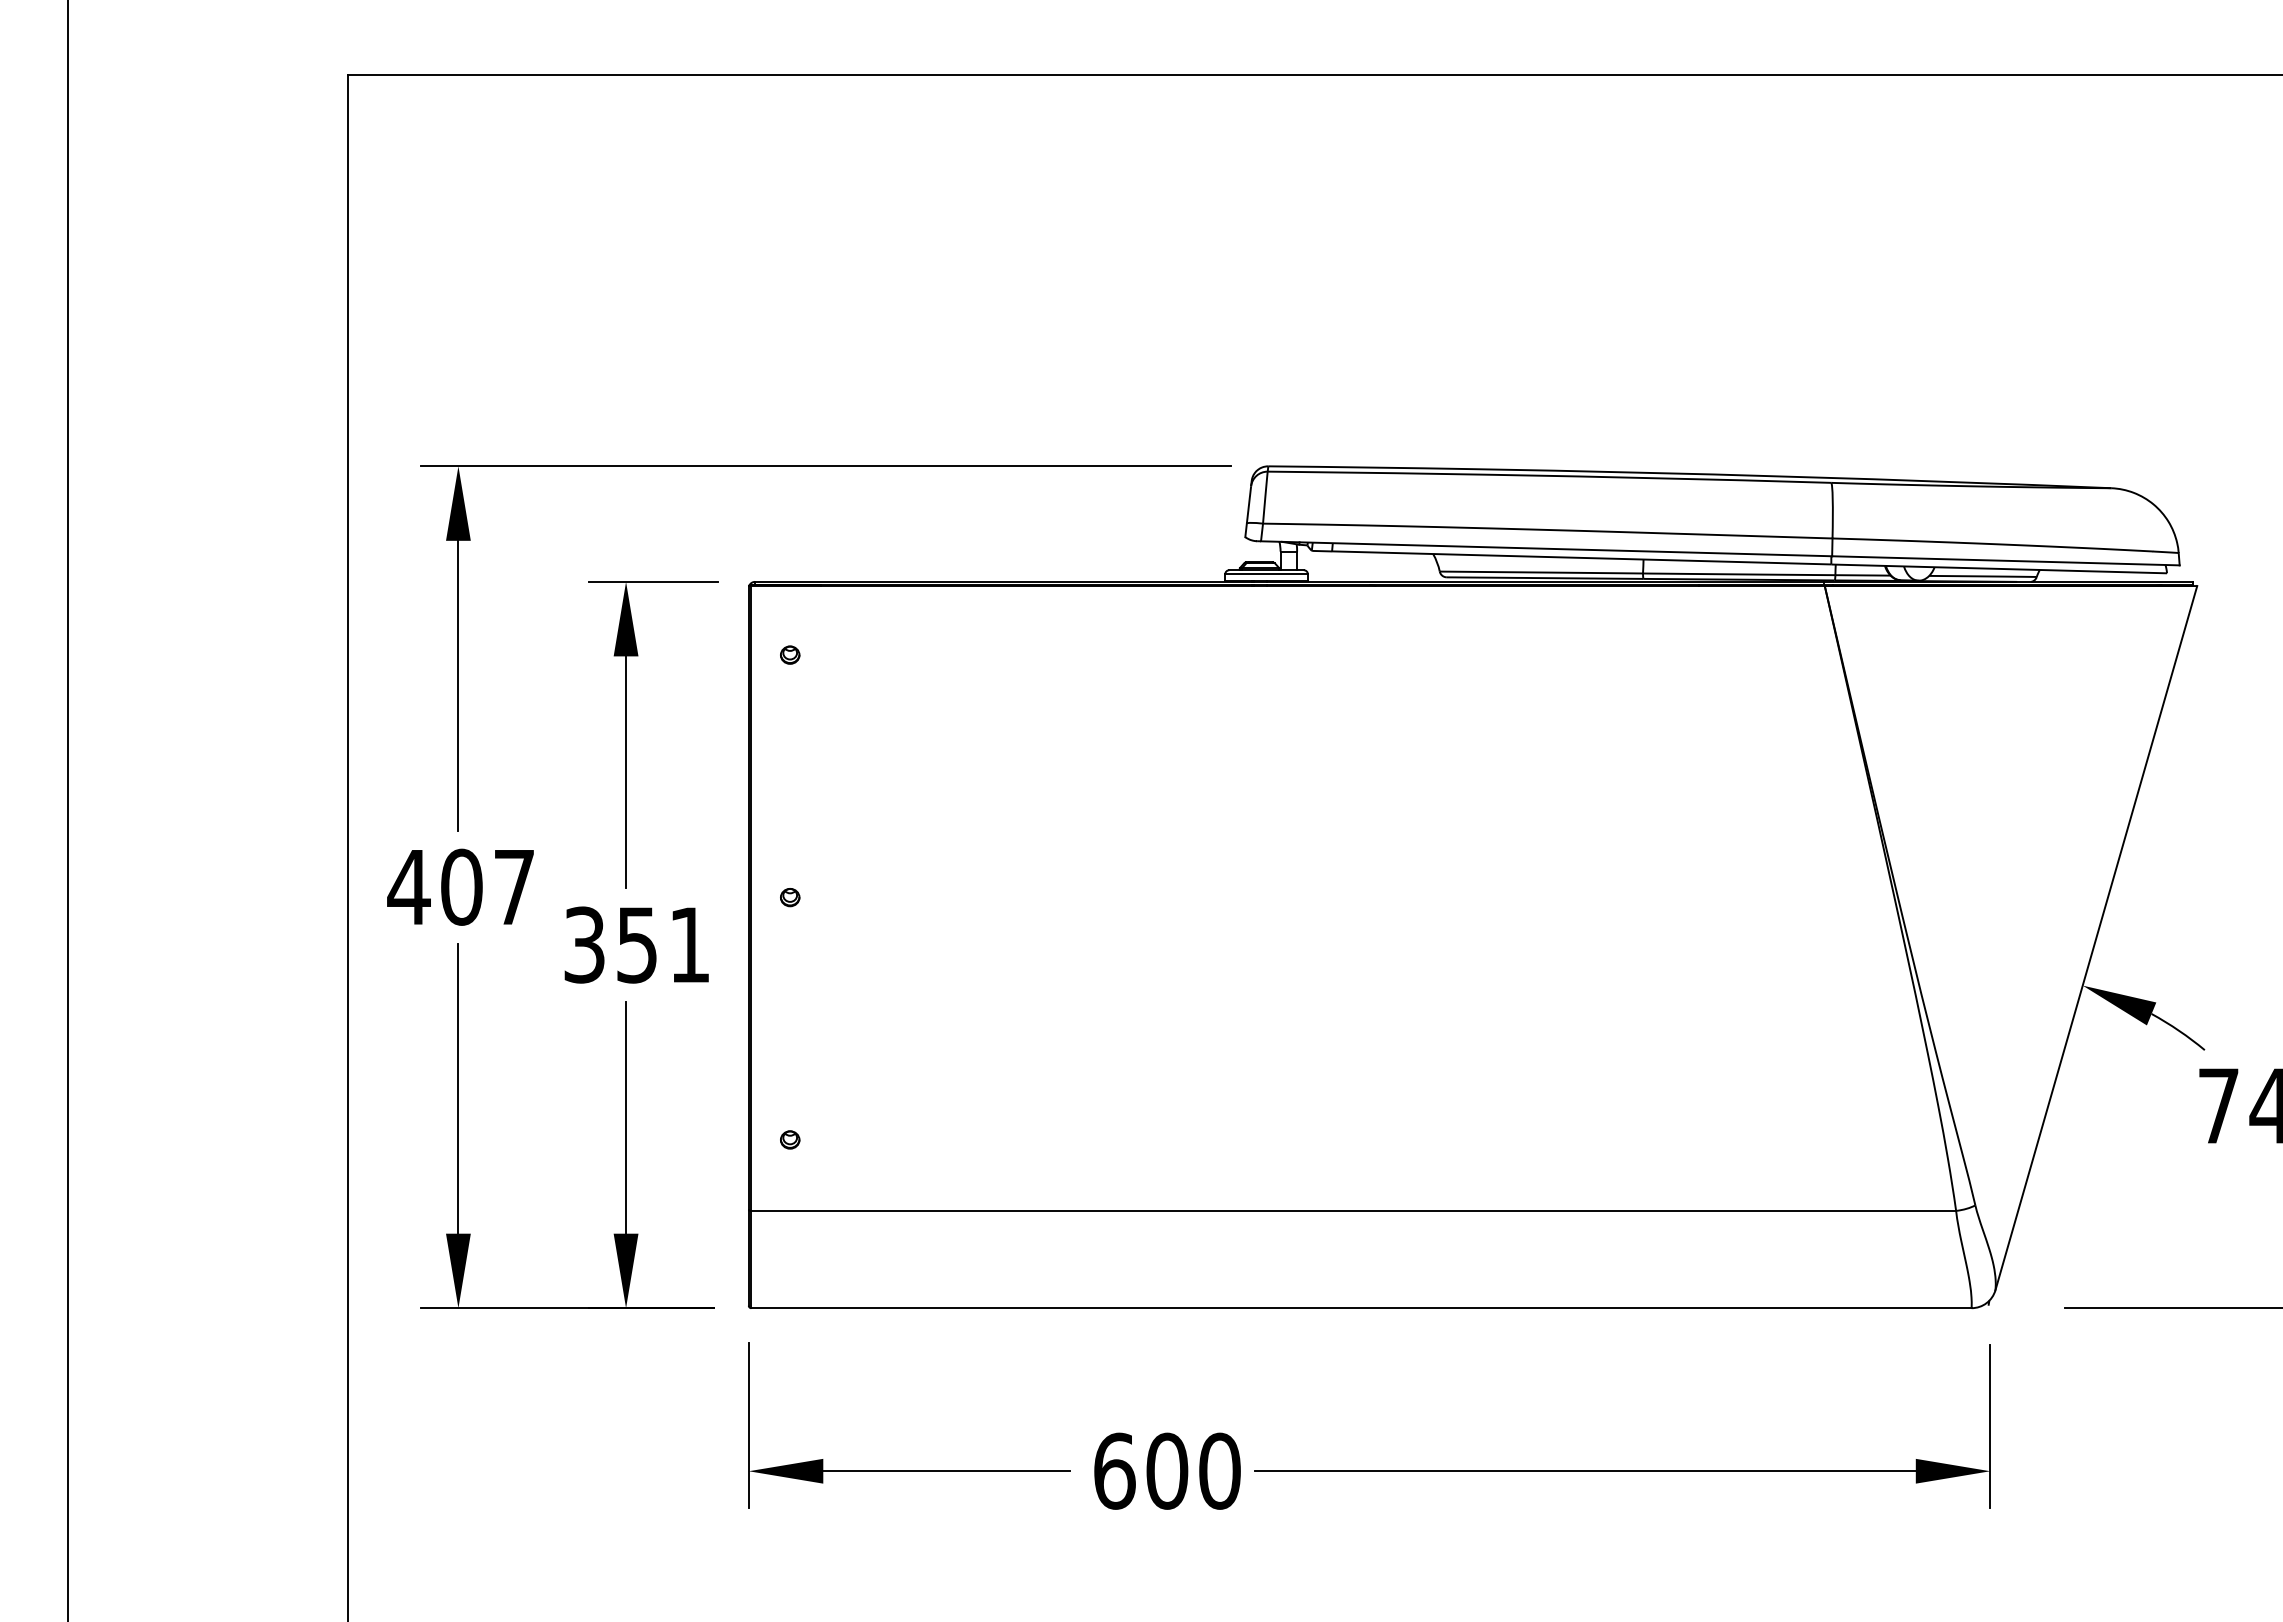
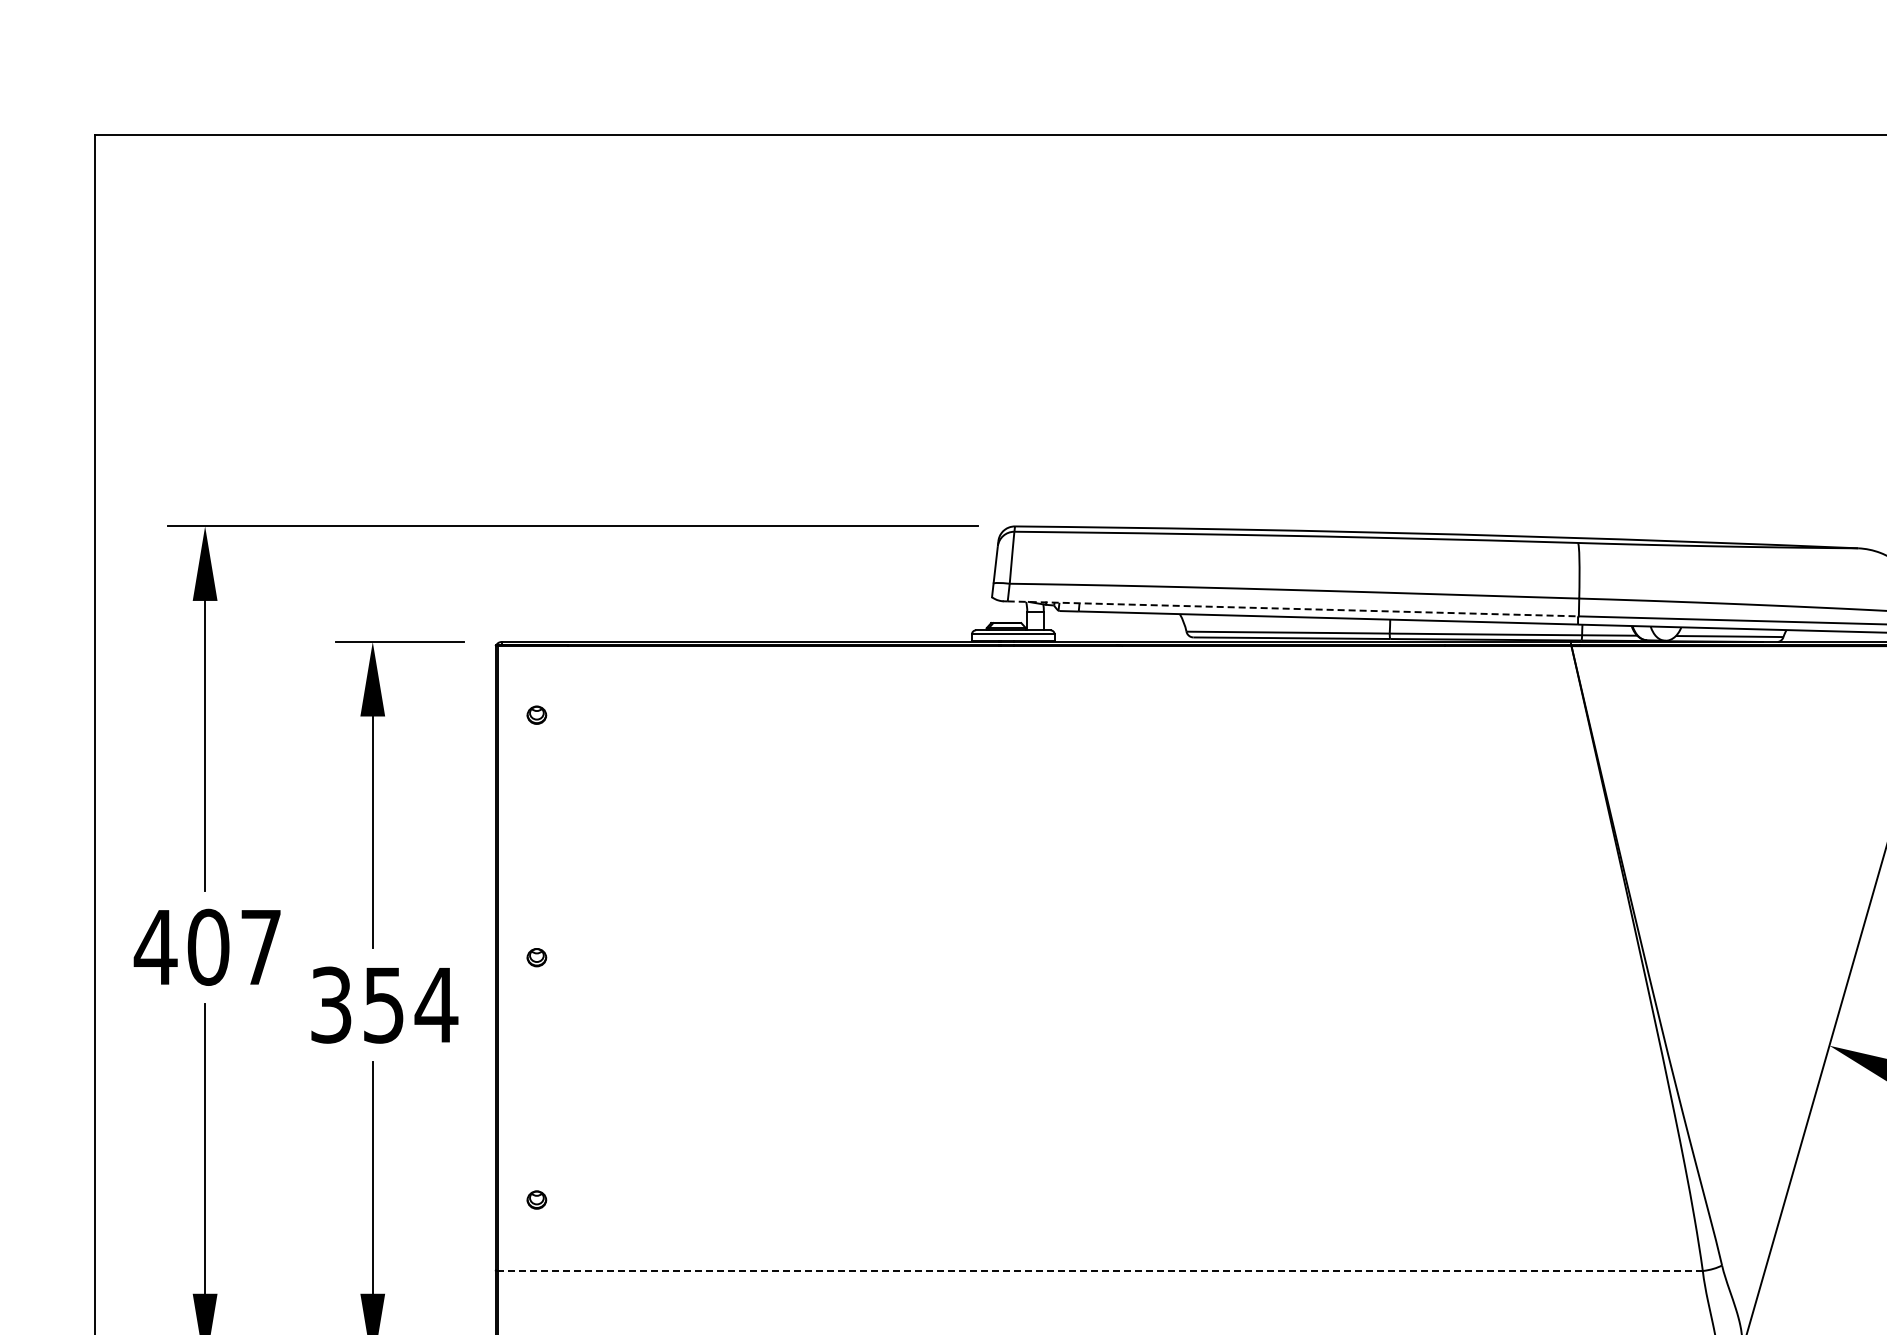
line: (1546, 548) -> (1293, 608), solid -> dashed
text: (689, 944) -> (436, 1004), 351 -> 354
line: (1353, 1210) -> (1100, 1270), solid -> dashed

